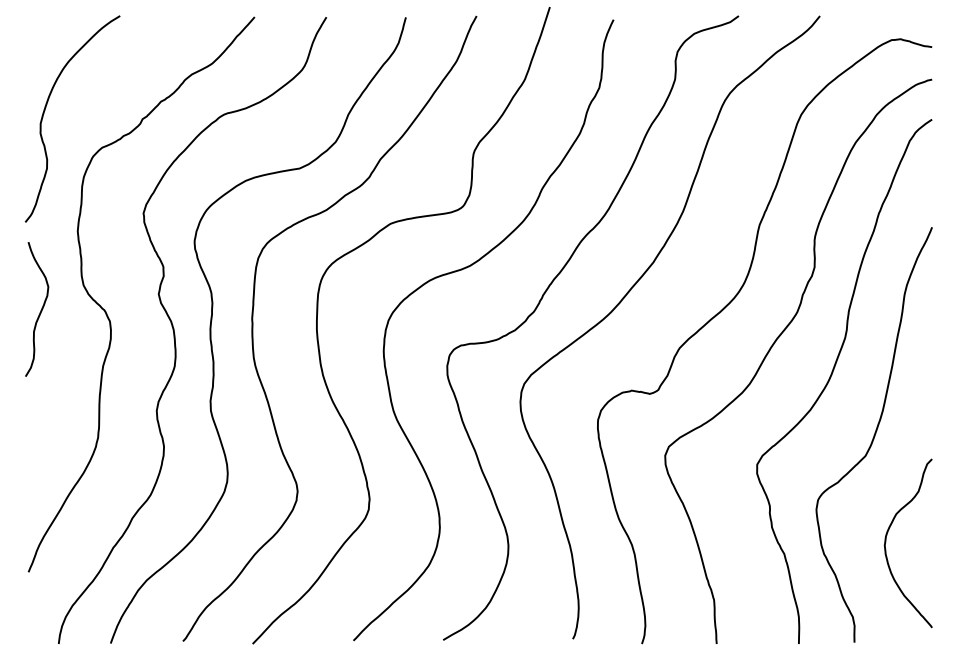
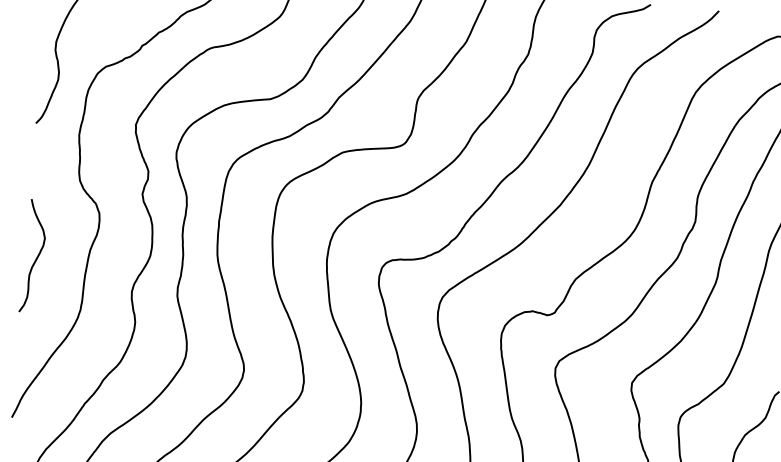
curve: (40, 310) -> (36, 257), moved

